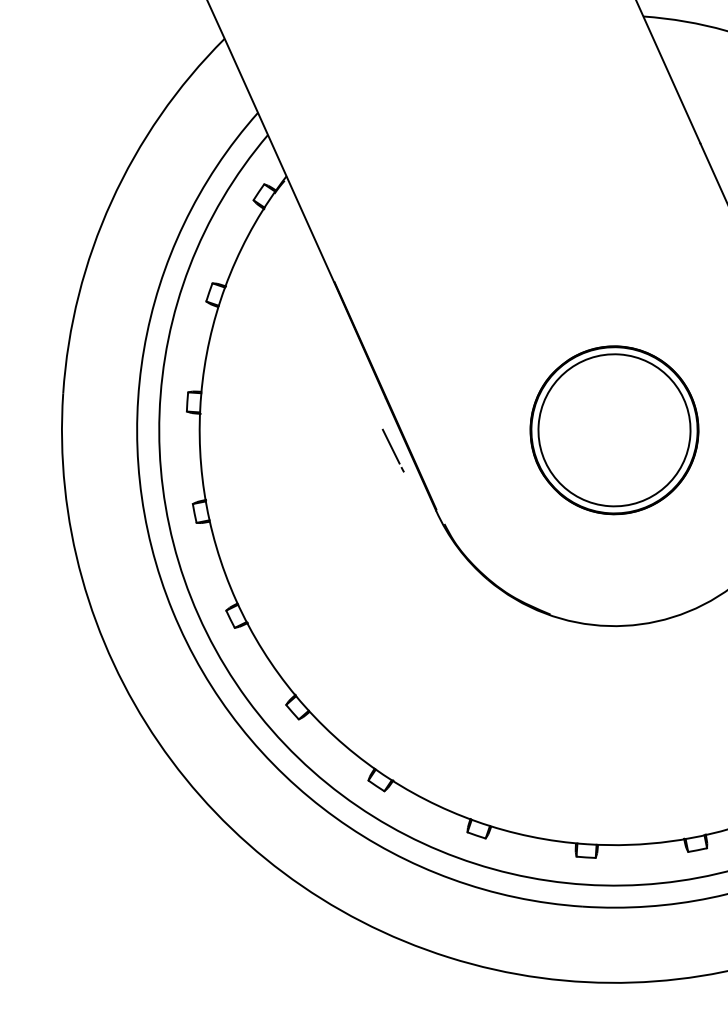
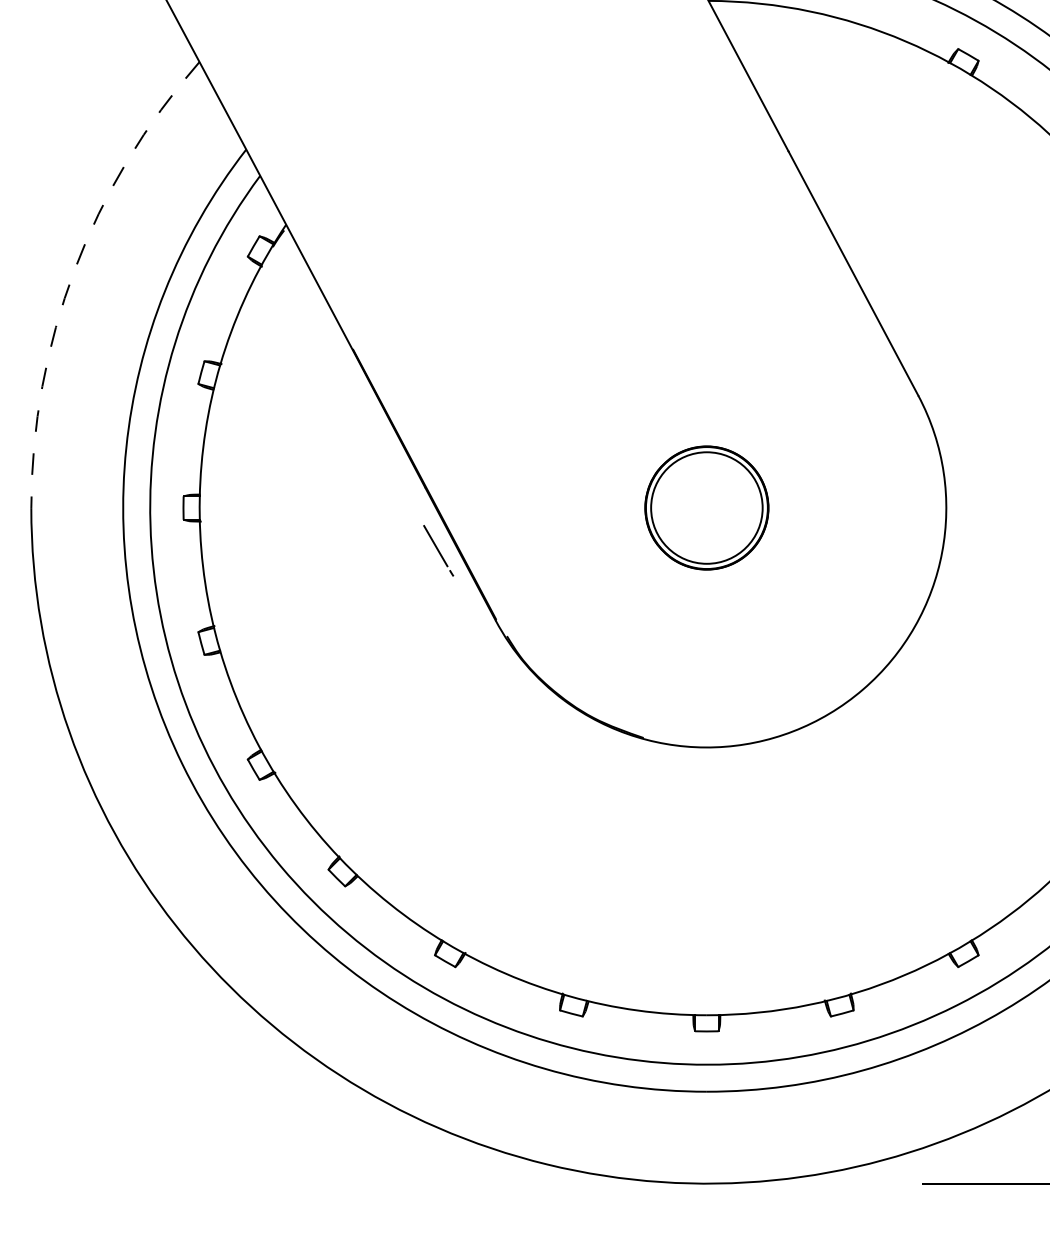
arc: (111, 201) -> (74, 269), solid -> dashed
part: (614, 429) -> (706, 507), size x0.6

